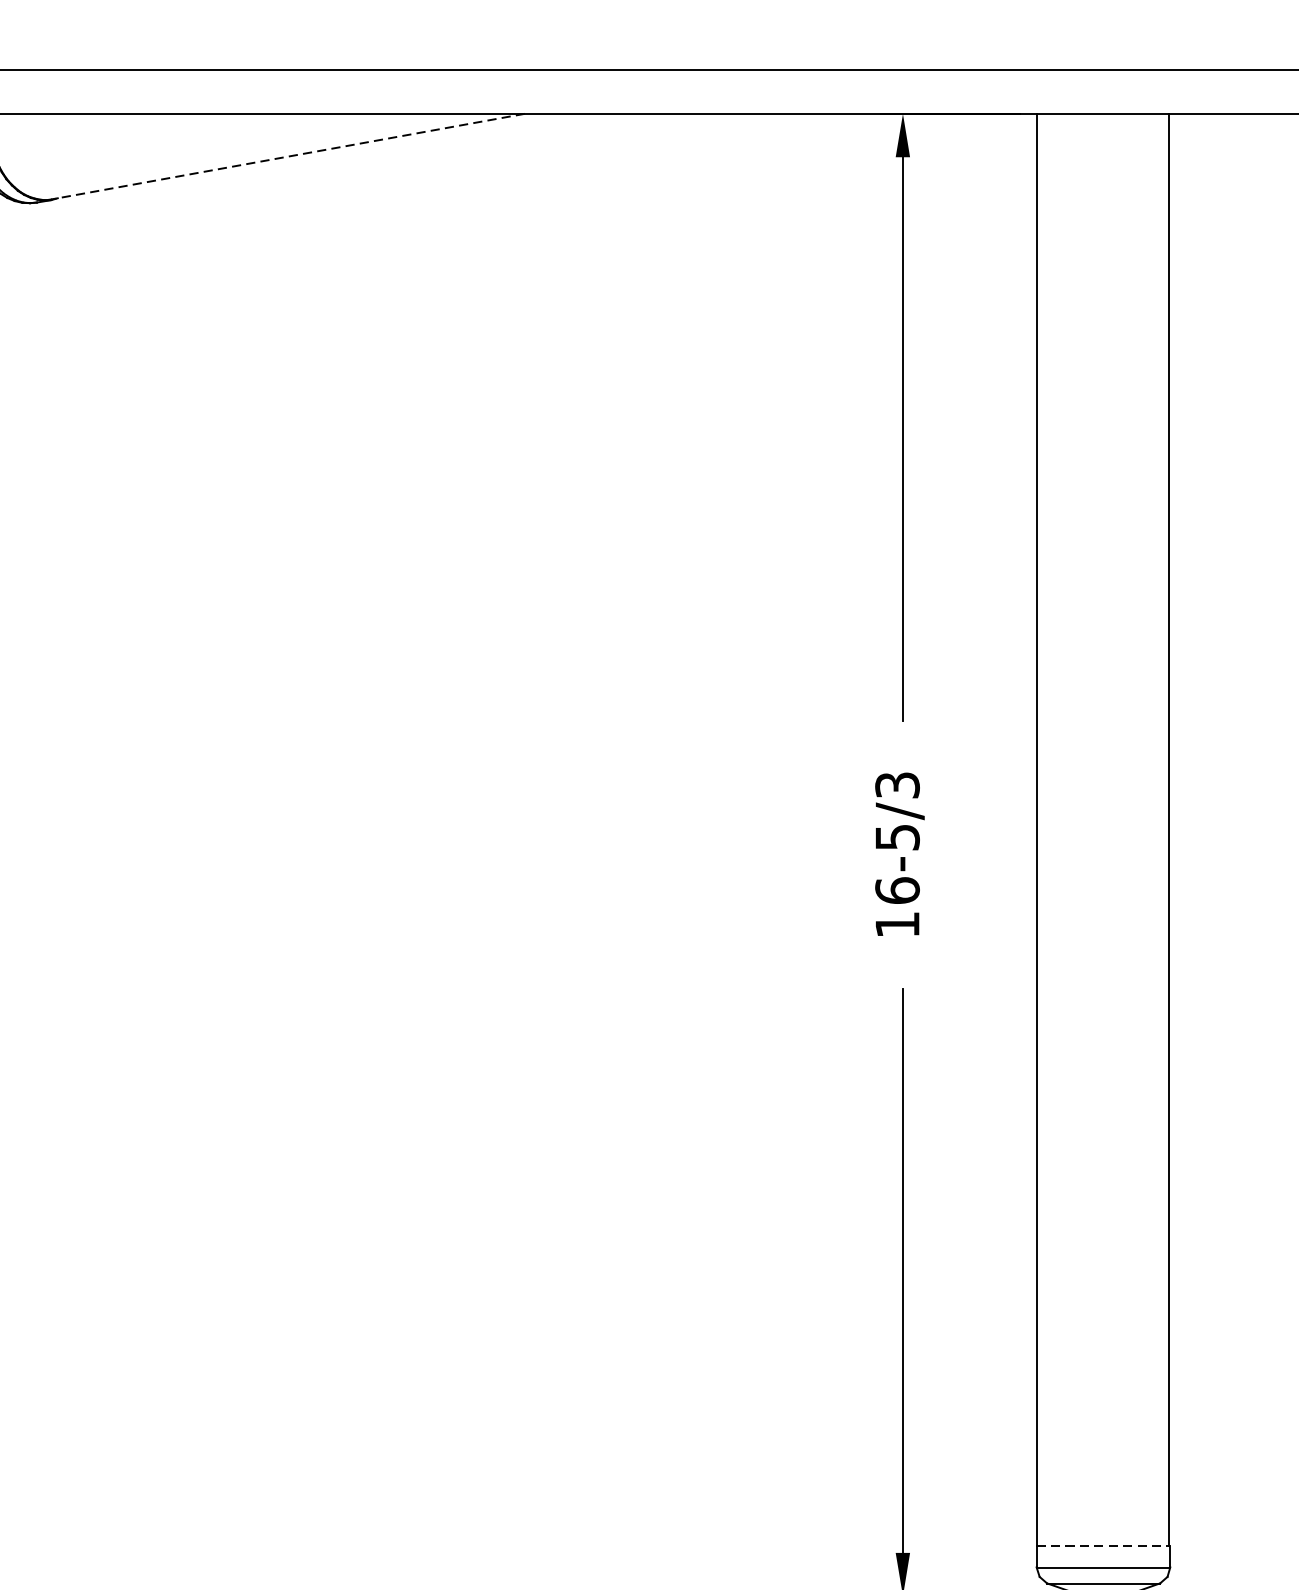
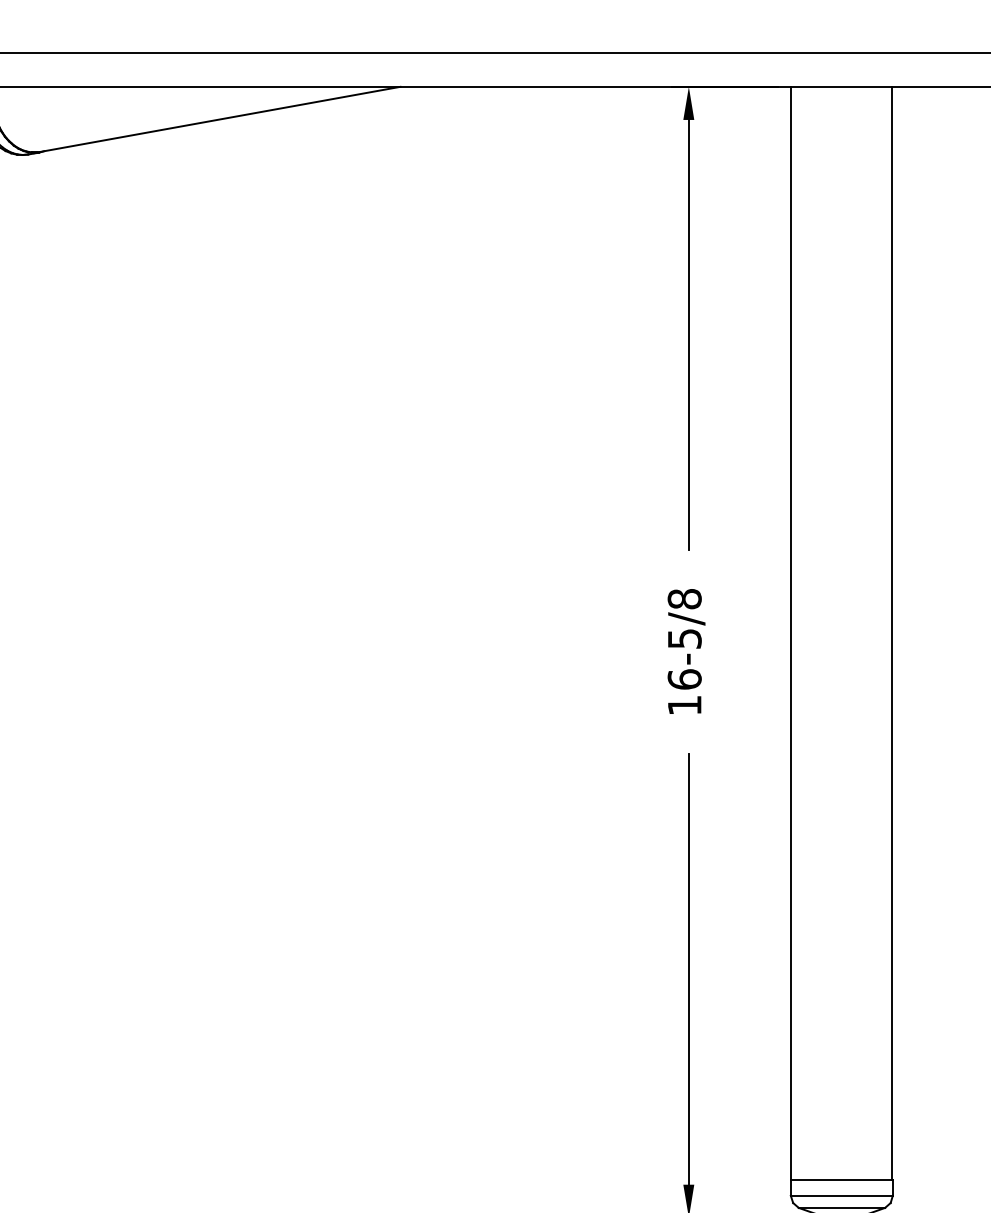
line: (287, 156) -> (219, 119), dashed -> solid
text: (897, 785) -> (684, 599), 16-5/3 -> 16-5/8
line: (1103, 1546) -> (841, 1179), dashed -> solid

